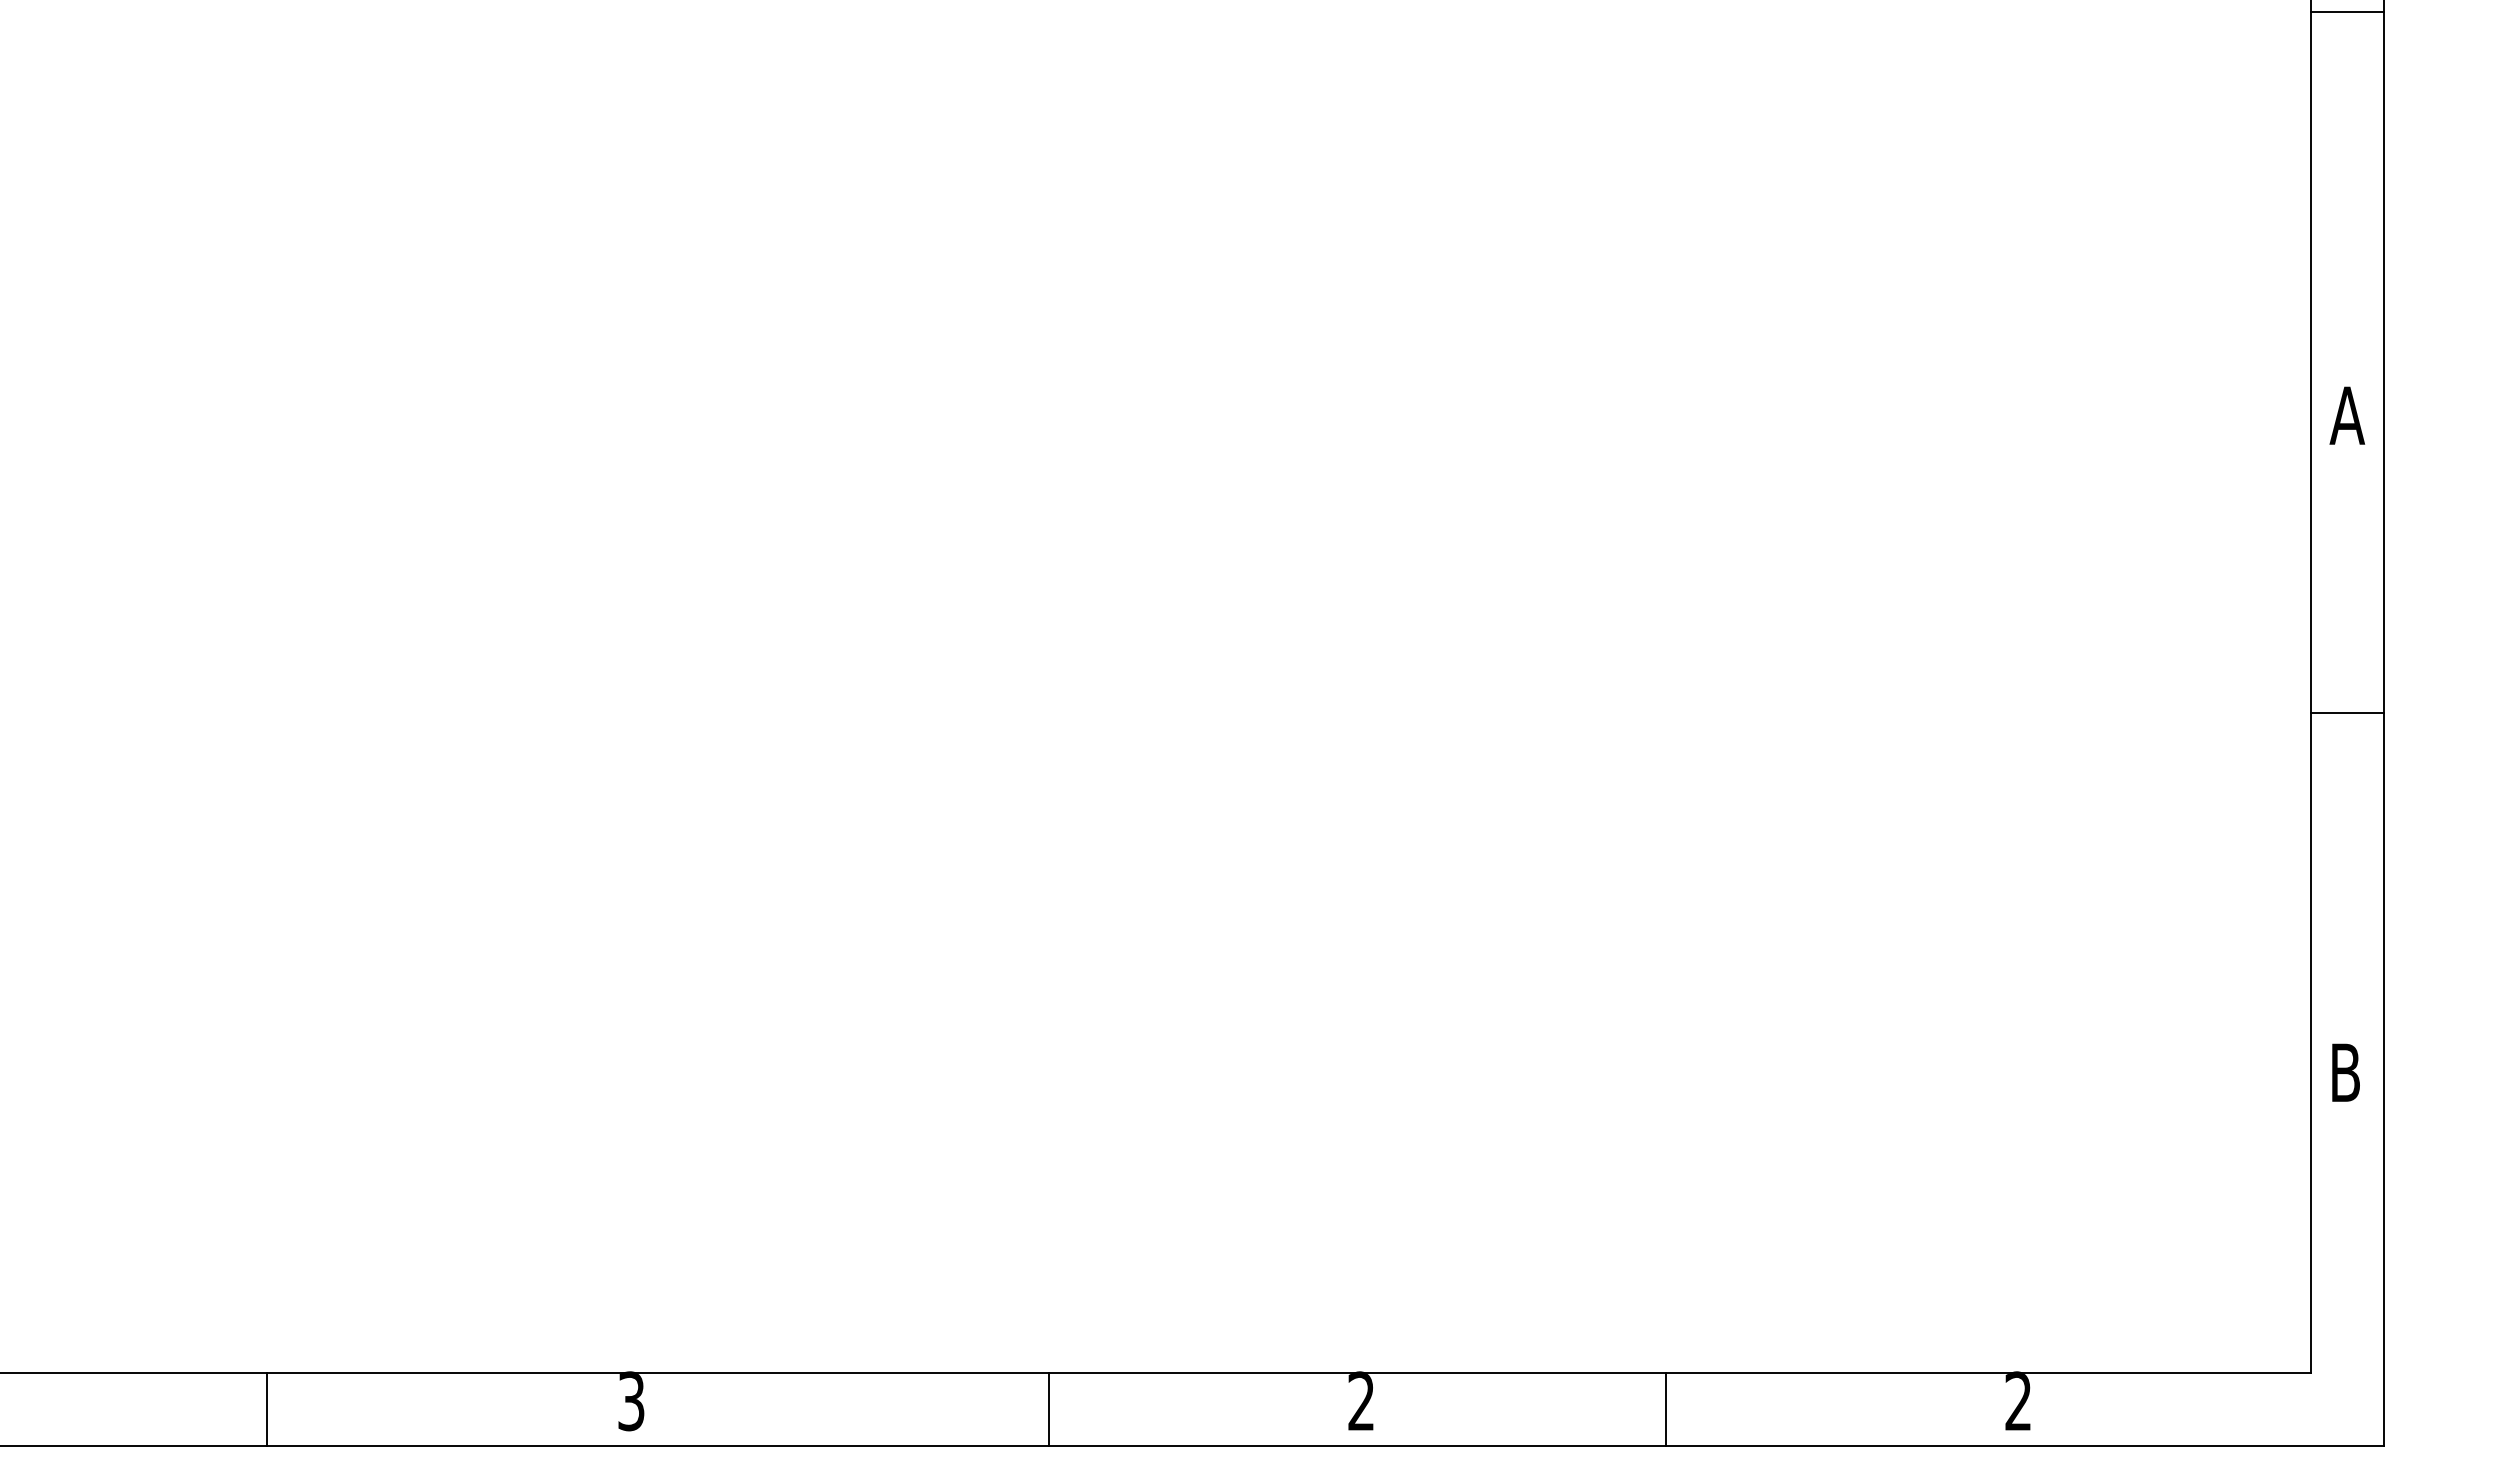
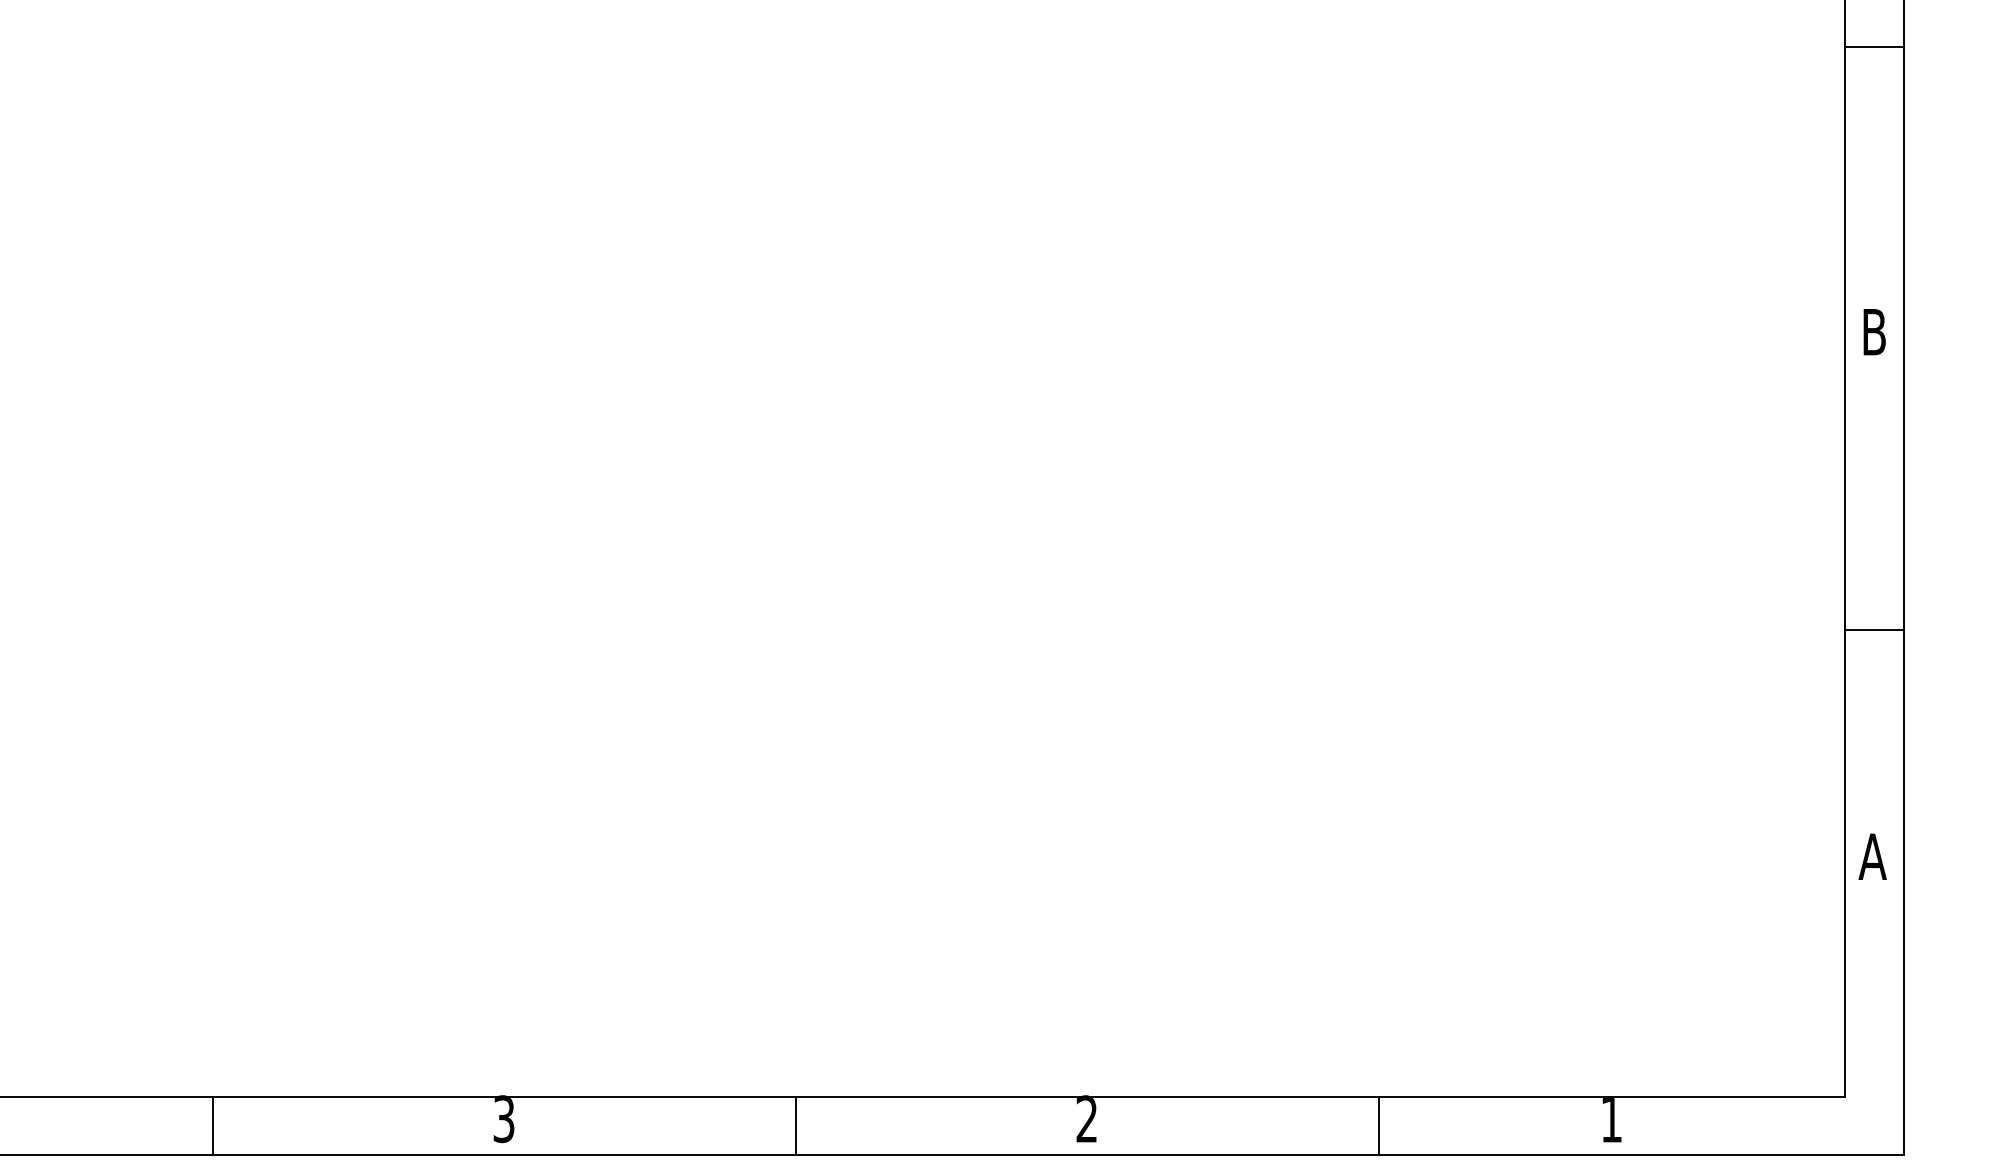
line: (2347, 12) -> (1874, 47), moved
text: (2347, 415) -> (1874, 331), A -> B
line: (2347, 713) -> (1874, 630), moved
text: (2345, 1072) -> (1872, 856), B -> A
text: (2017, 1400) -> (1610, 1118), 2 -> 1
line: (1049, 1409) -> (796, 1125), moved
line: (1666, 1409) -> (1379, 1125), moved

